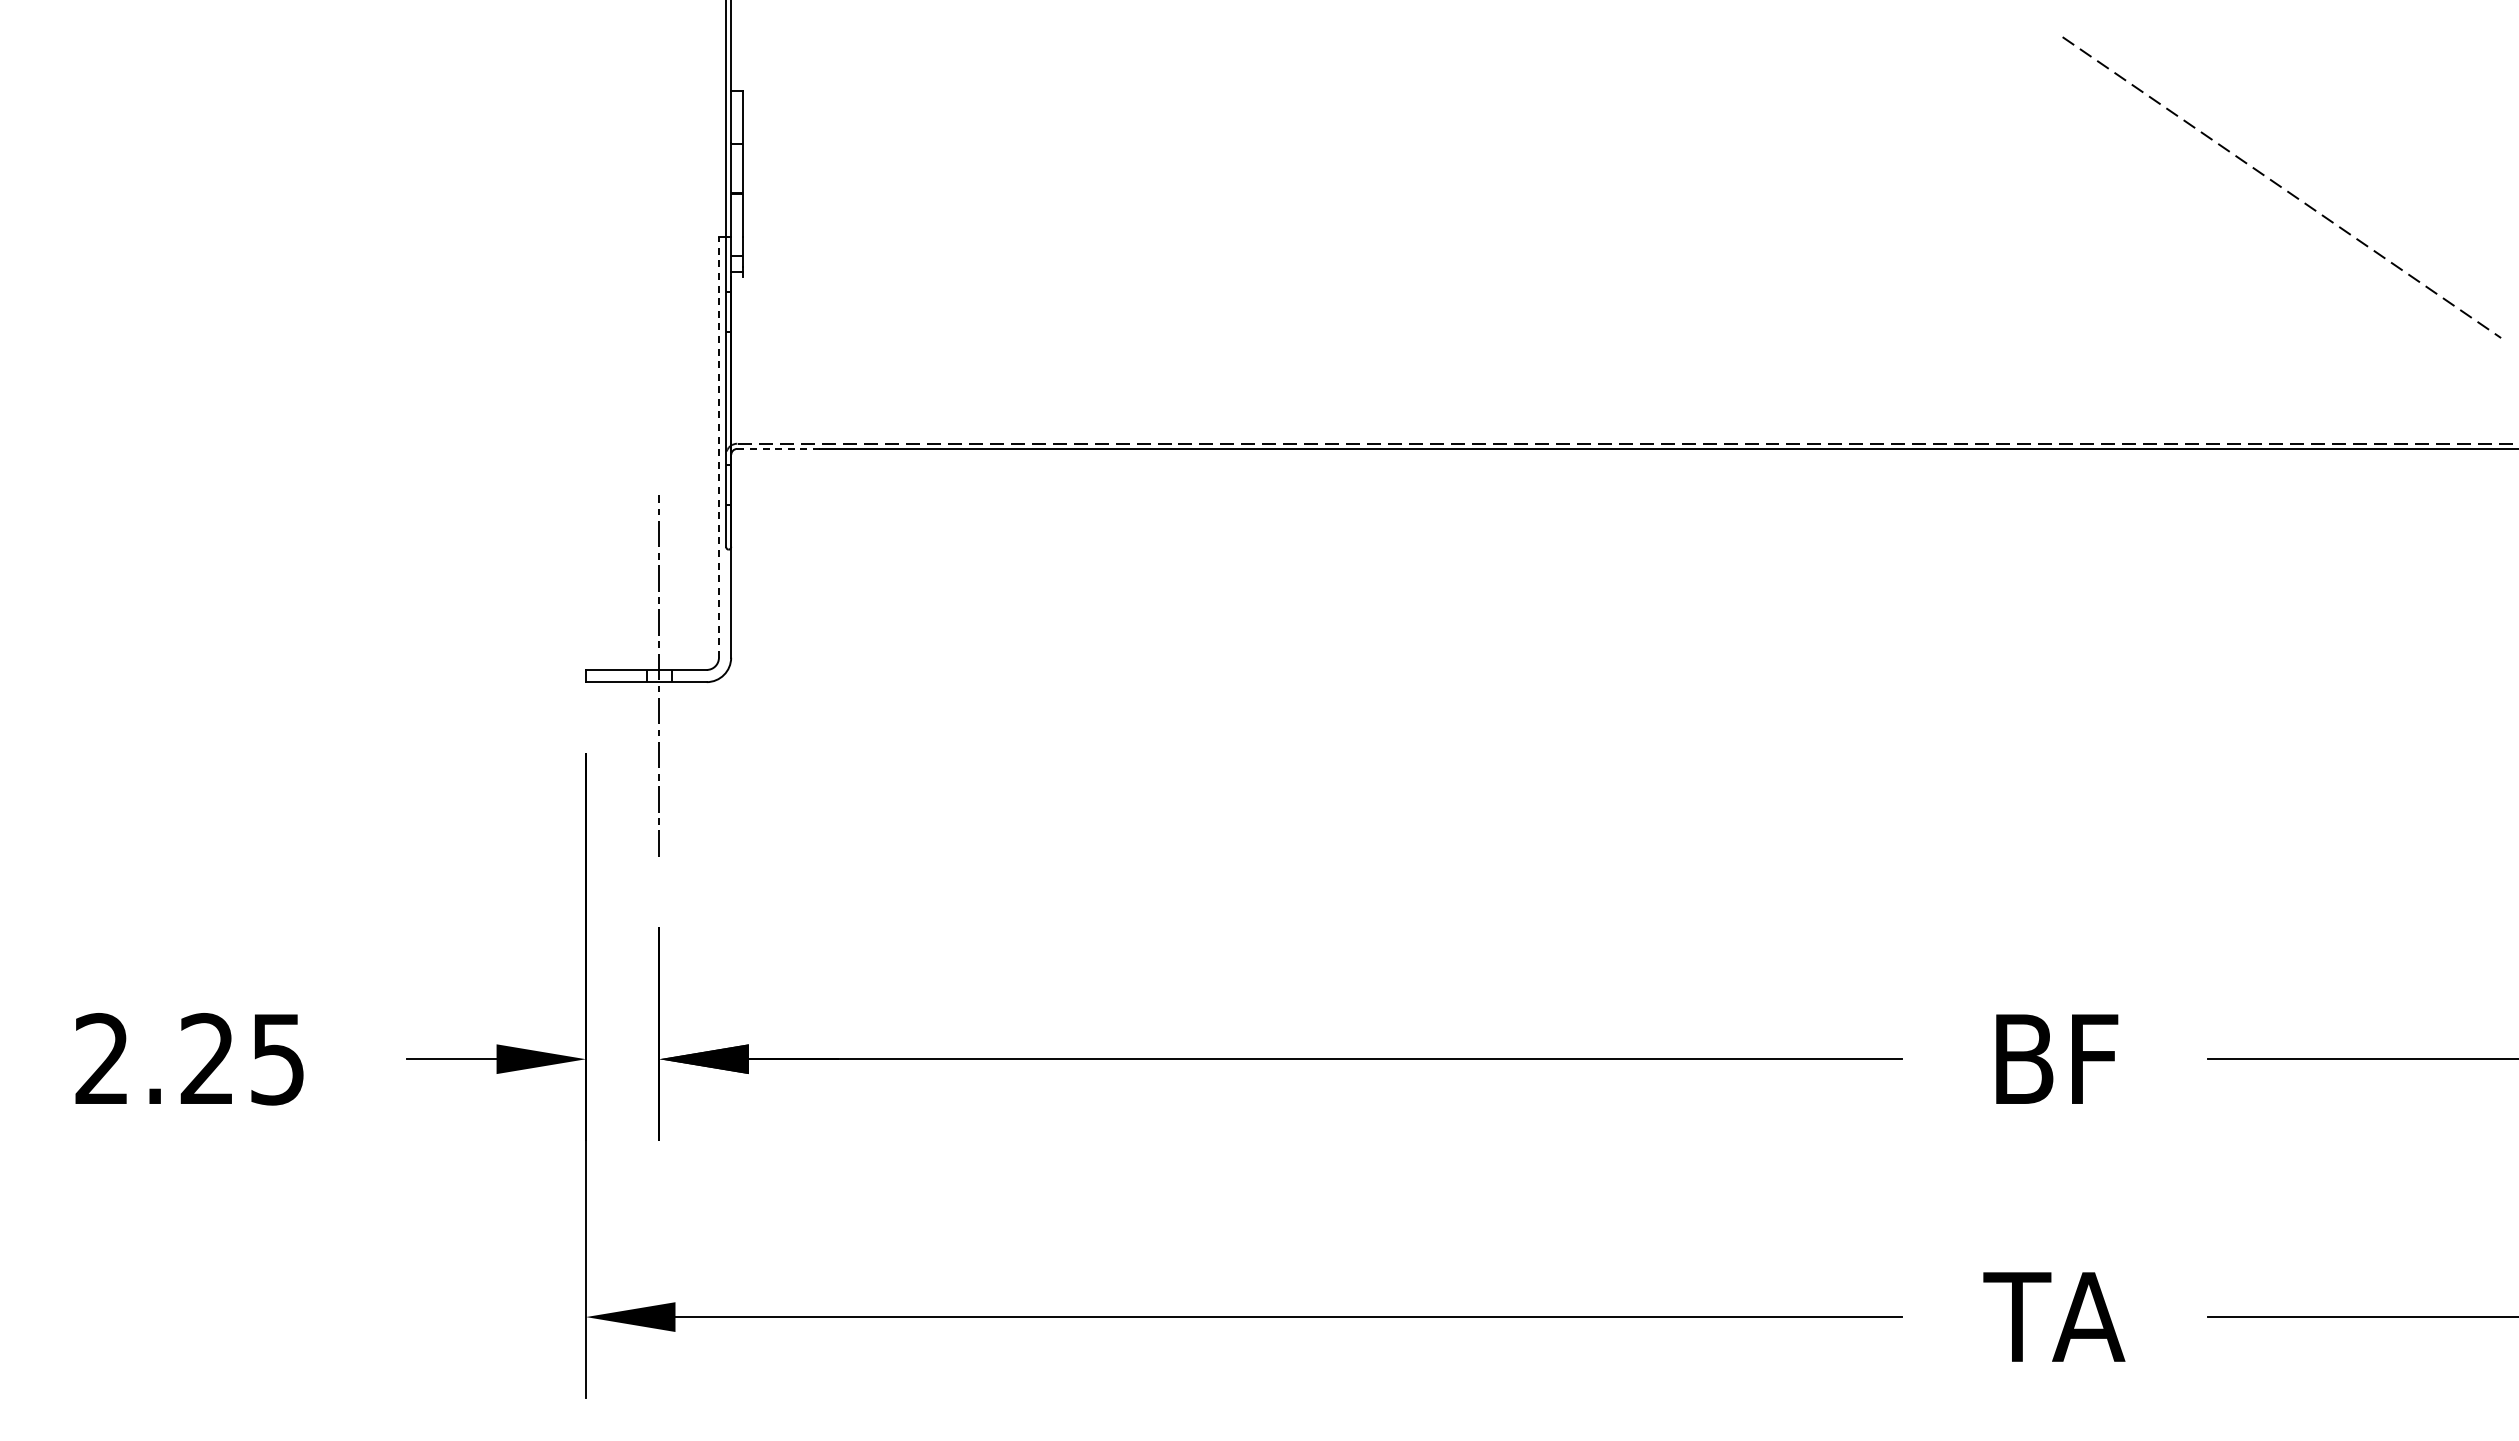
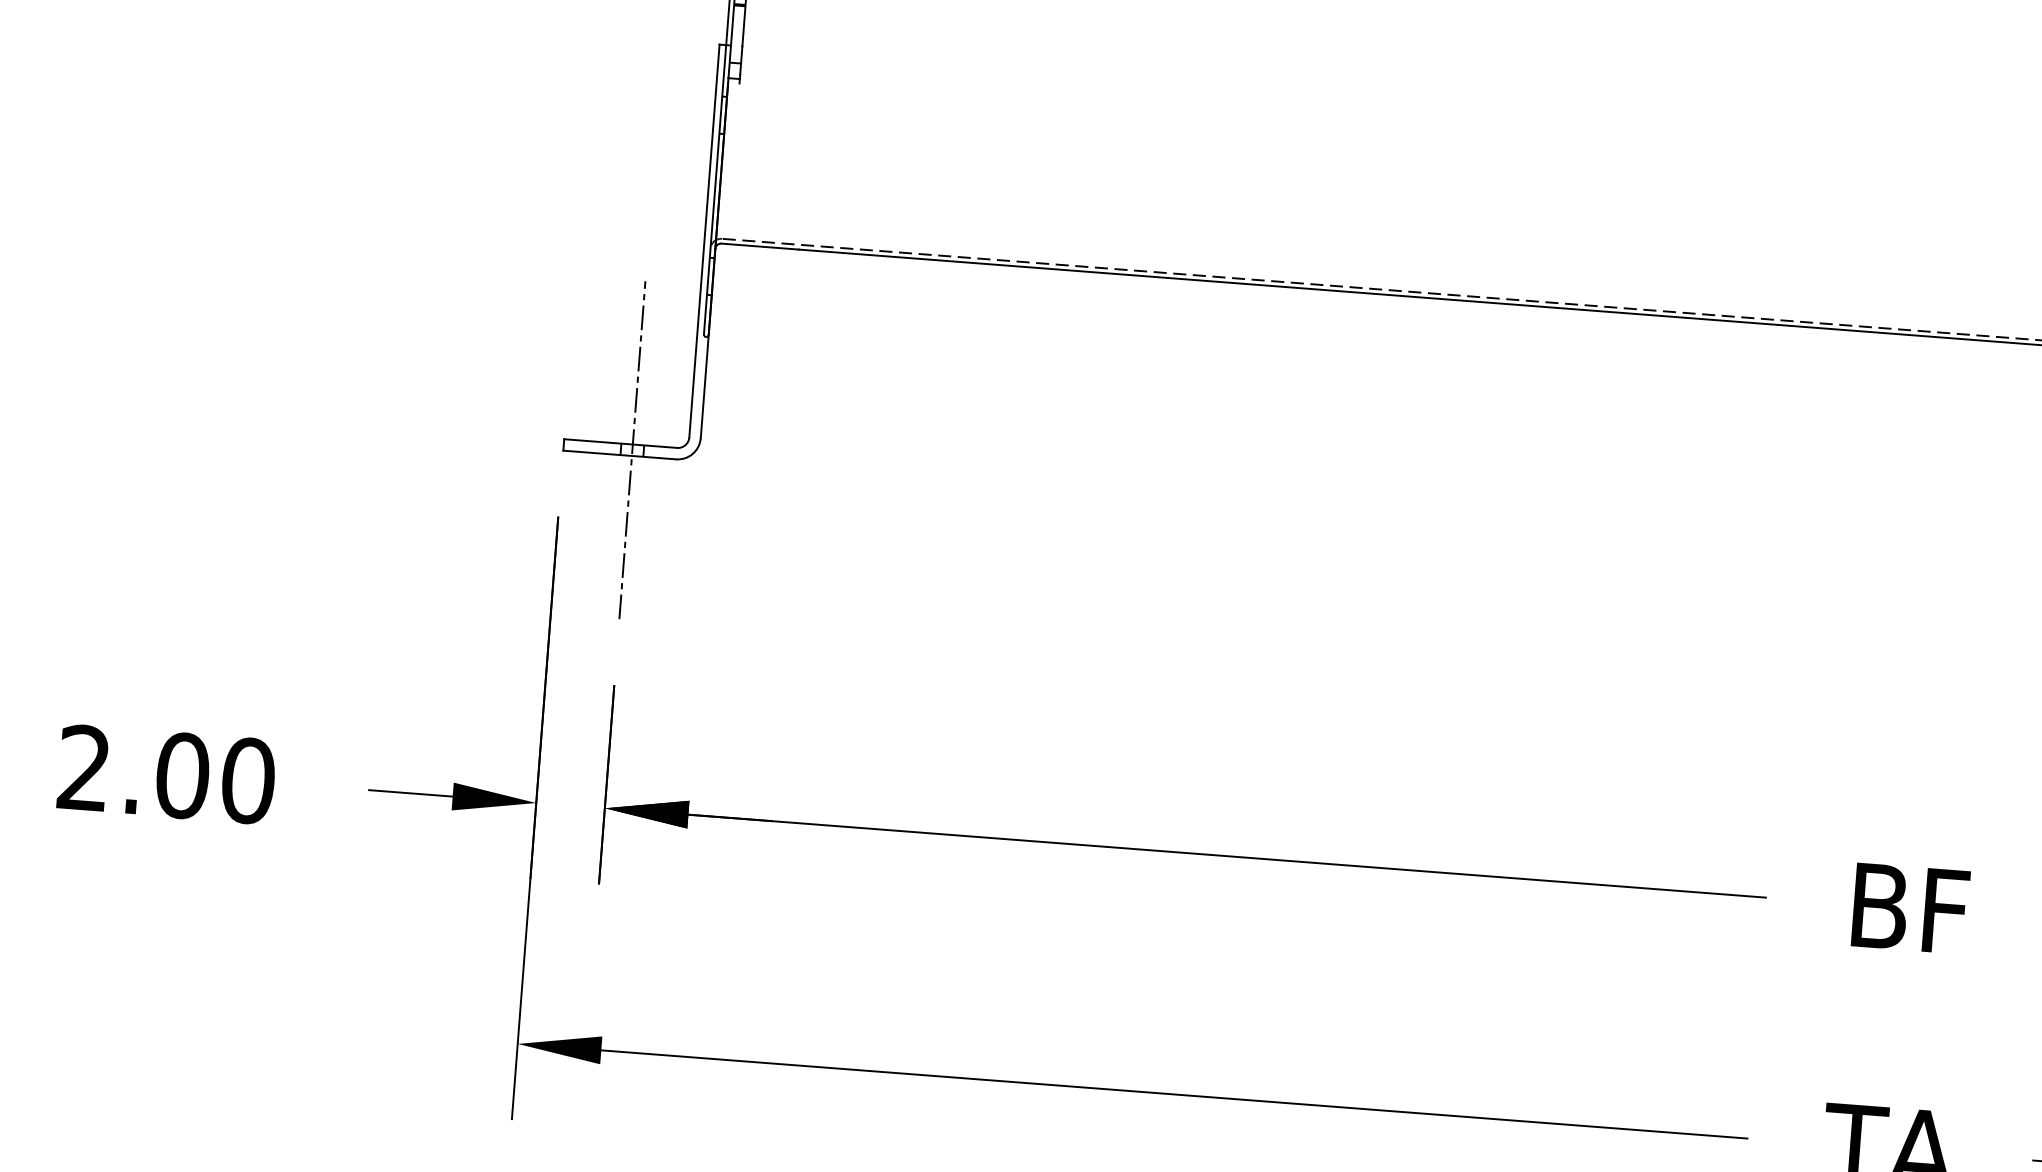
line: (718, 447) -> (704, 240), dashed -> solid
line: (778, 448) -> (759, 246), dashed -> solid
text: (242, 1059) -> (215, 778), 2.25 -> 2.00

